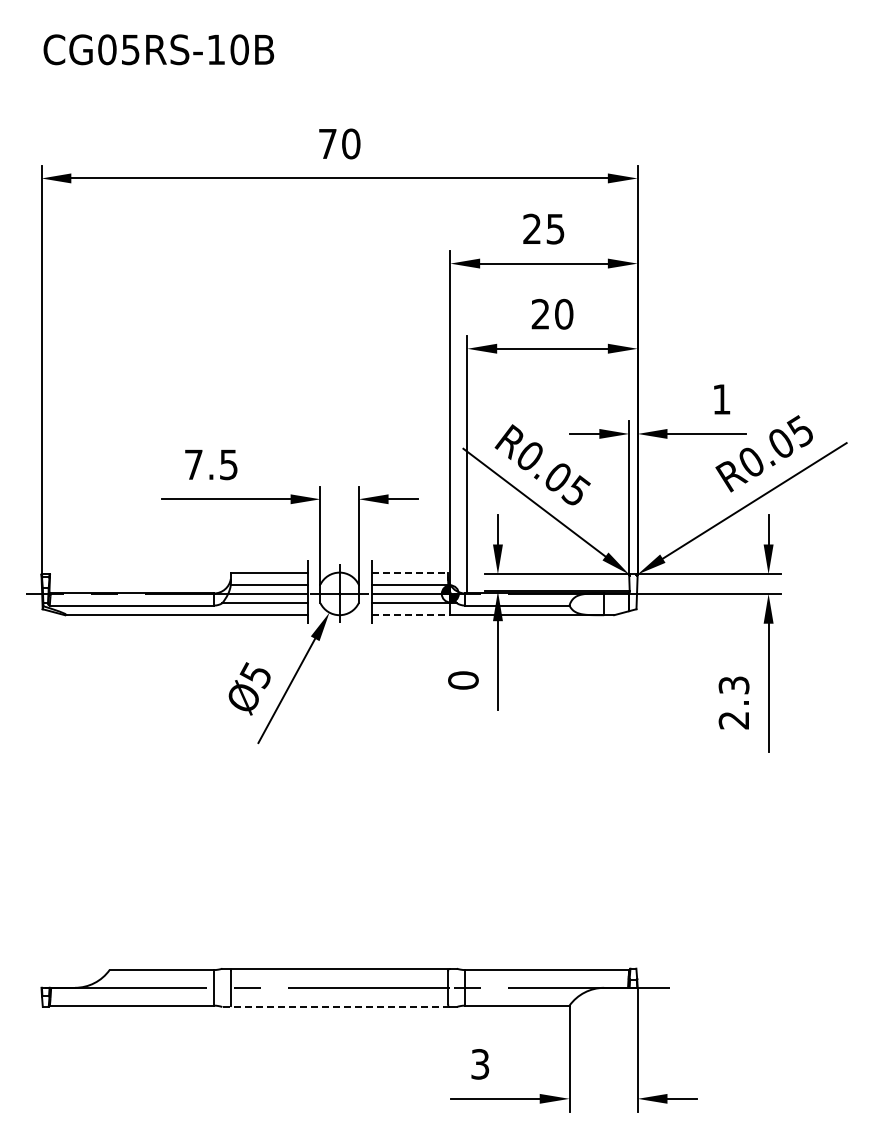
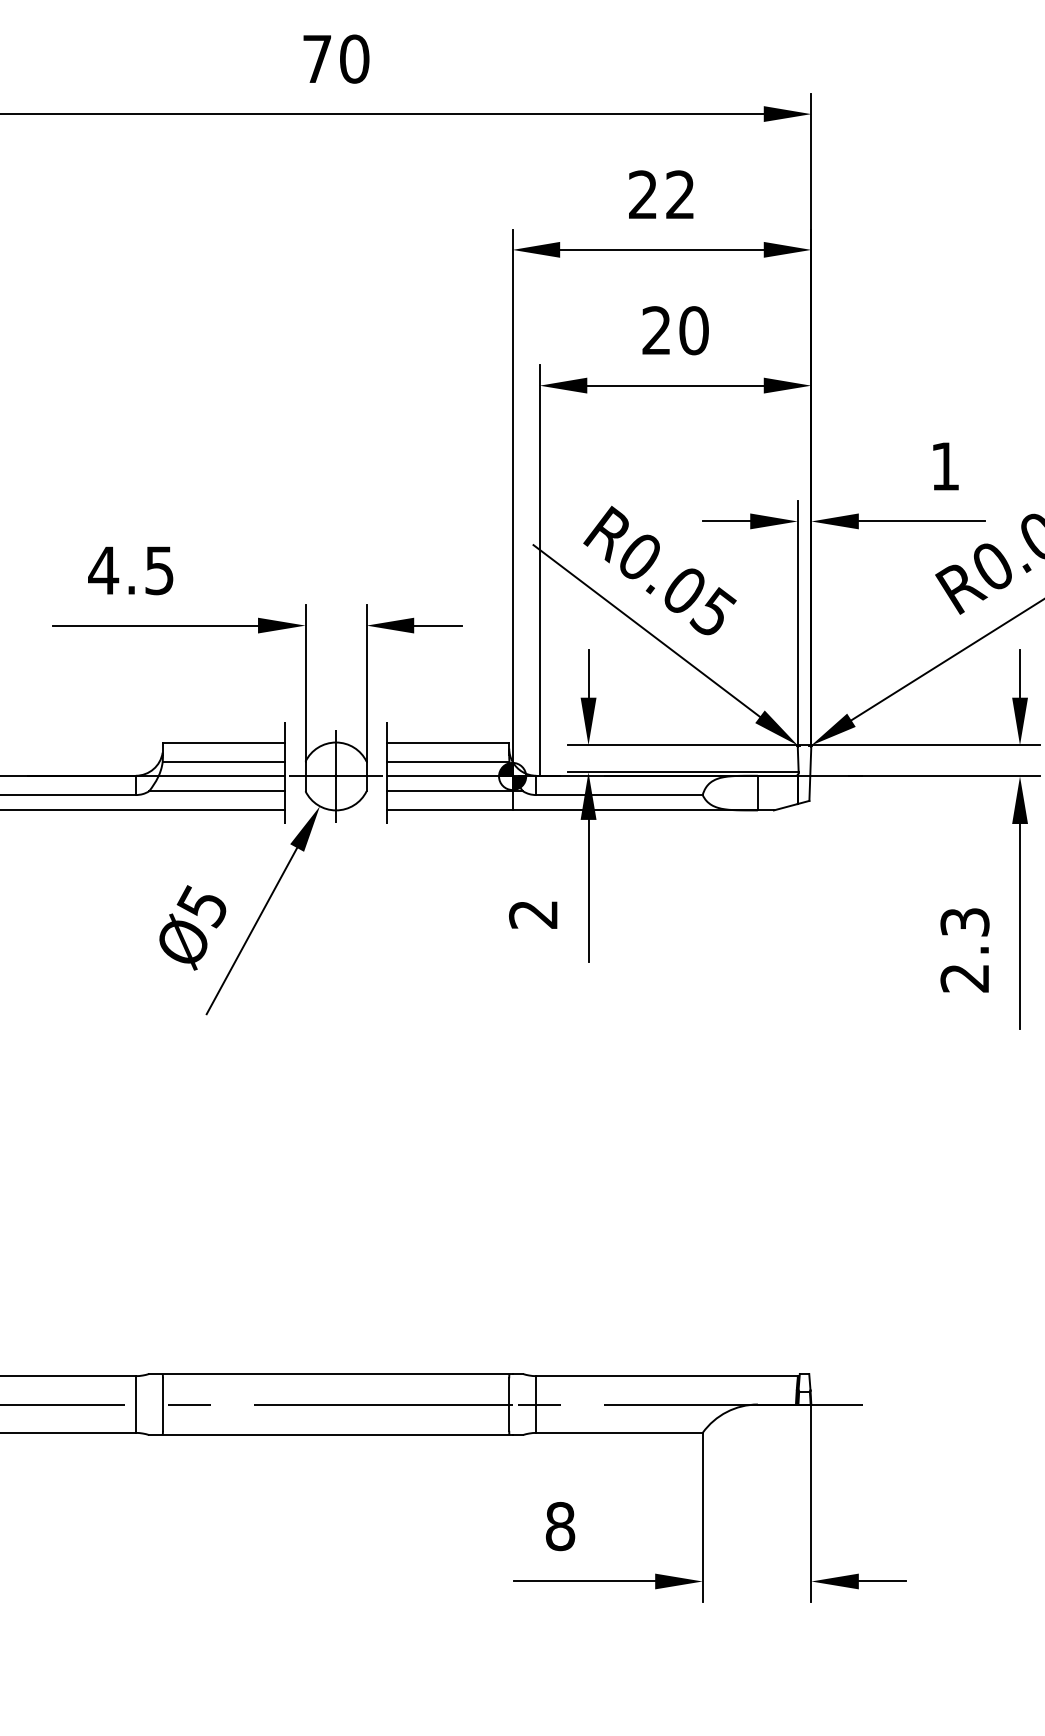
text: (555, 228) -> (680, 193), 25 -> 22
text: (193, 464) -> (103, 570), 7.5 -> 4.5
line: (410, 572) -> (449, 742), dashed -> solid
line: (411, 615) -> (450, 810), dashed -> solid
text: (463, 680) -> (533, 914), 0 -> 2
line: (336, 1007) -> (331, 1435), dashed -> solid
text: (480, 1064) -> (560, 1526), 3 -> 8

